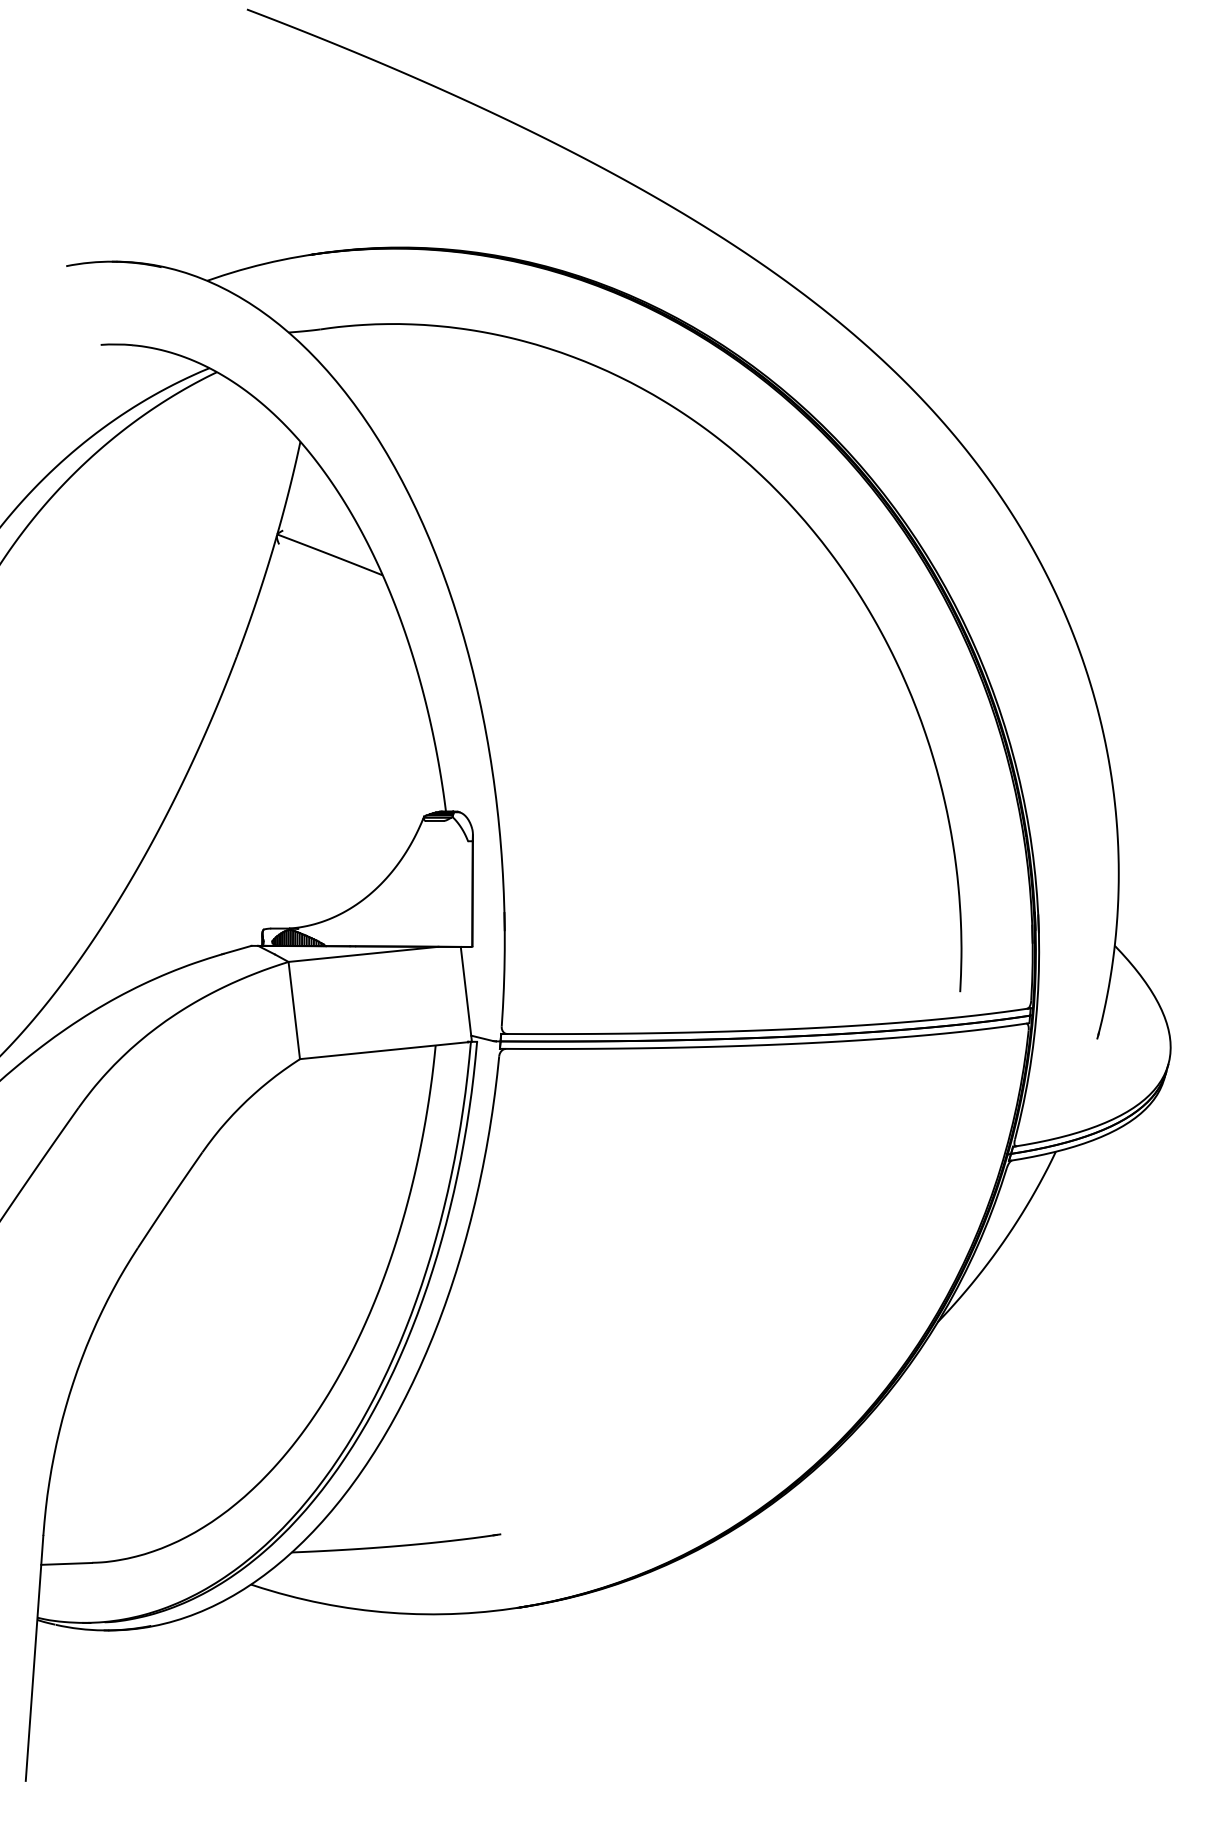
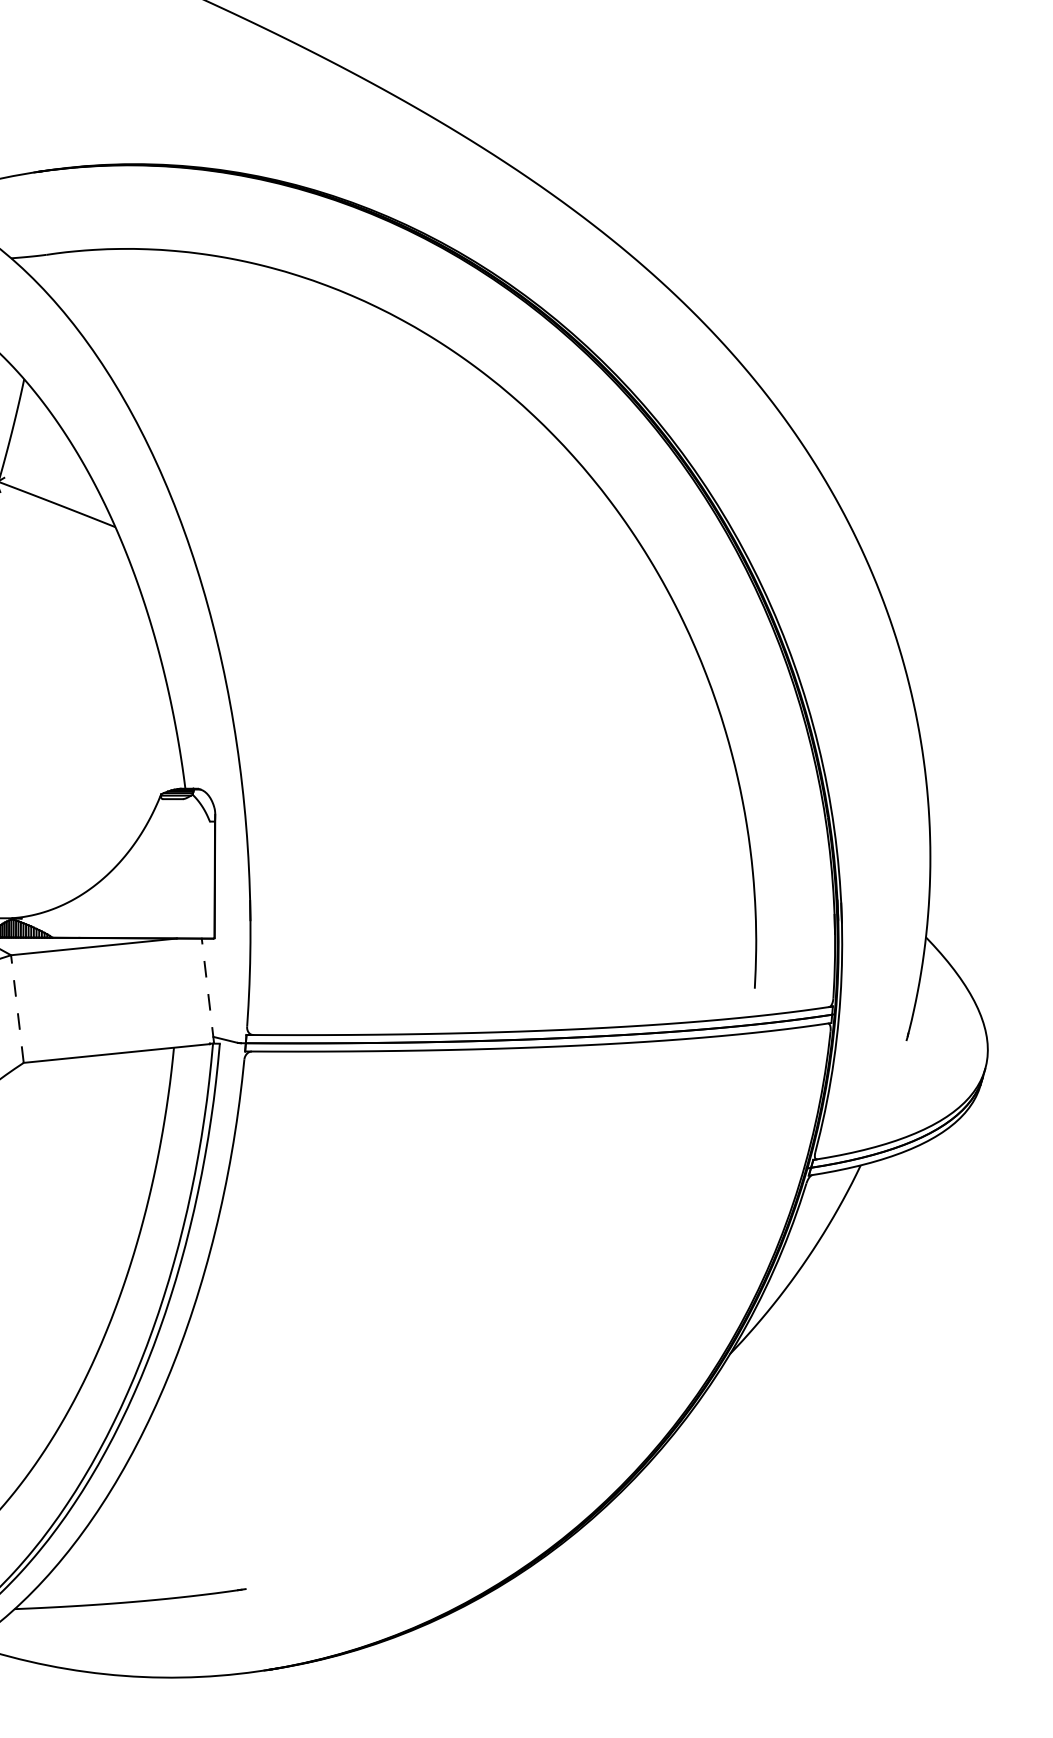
line: (466, 994) -> (208, 991), solid -> dashed
line: (294, 1010) -> (17, 1009), solid -> dashed

